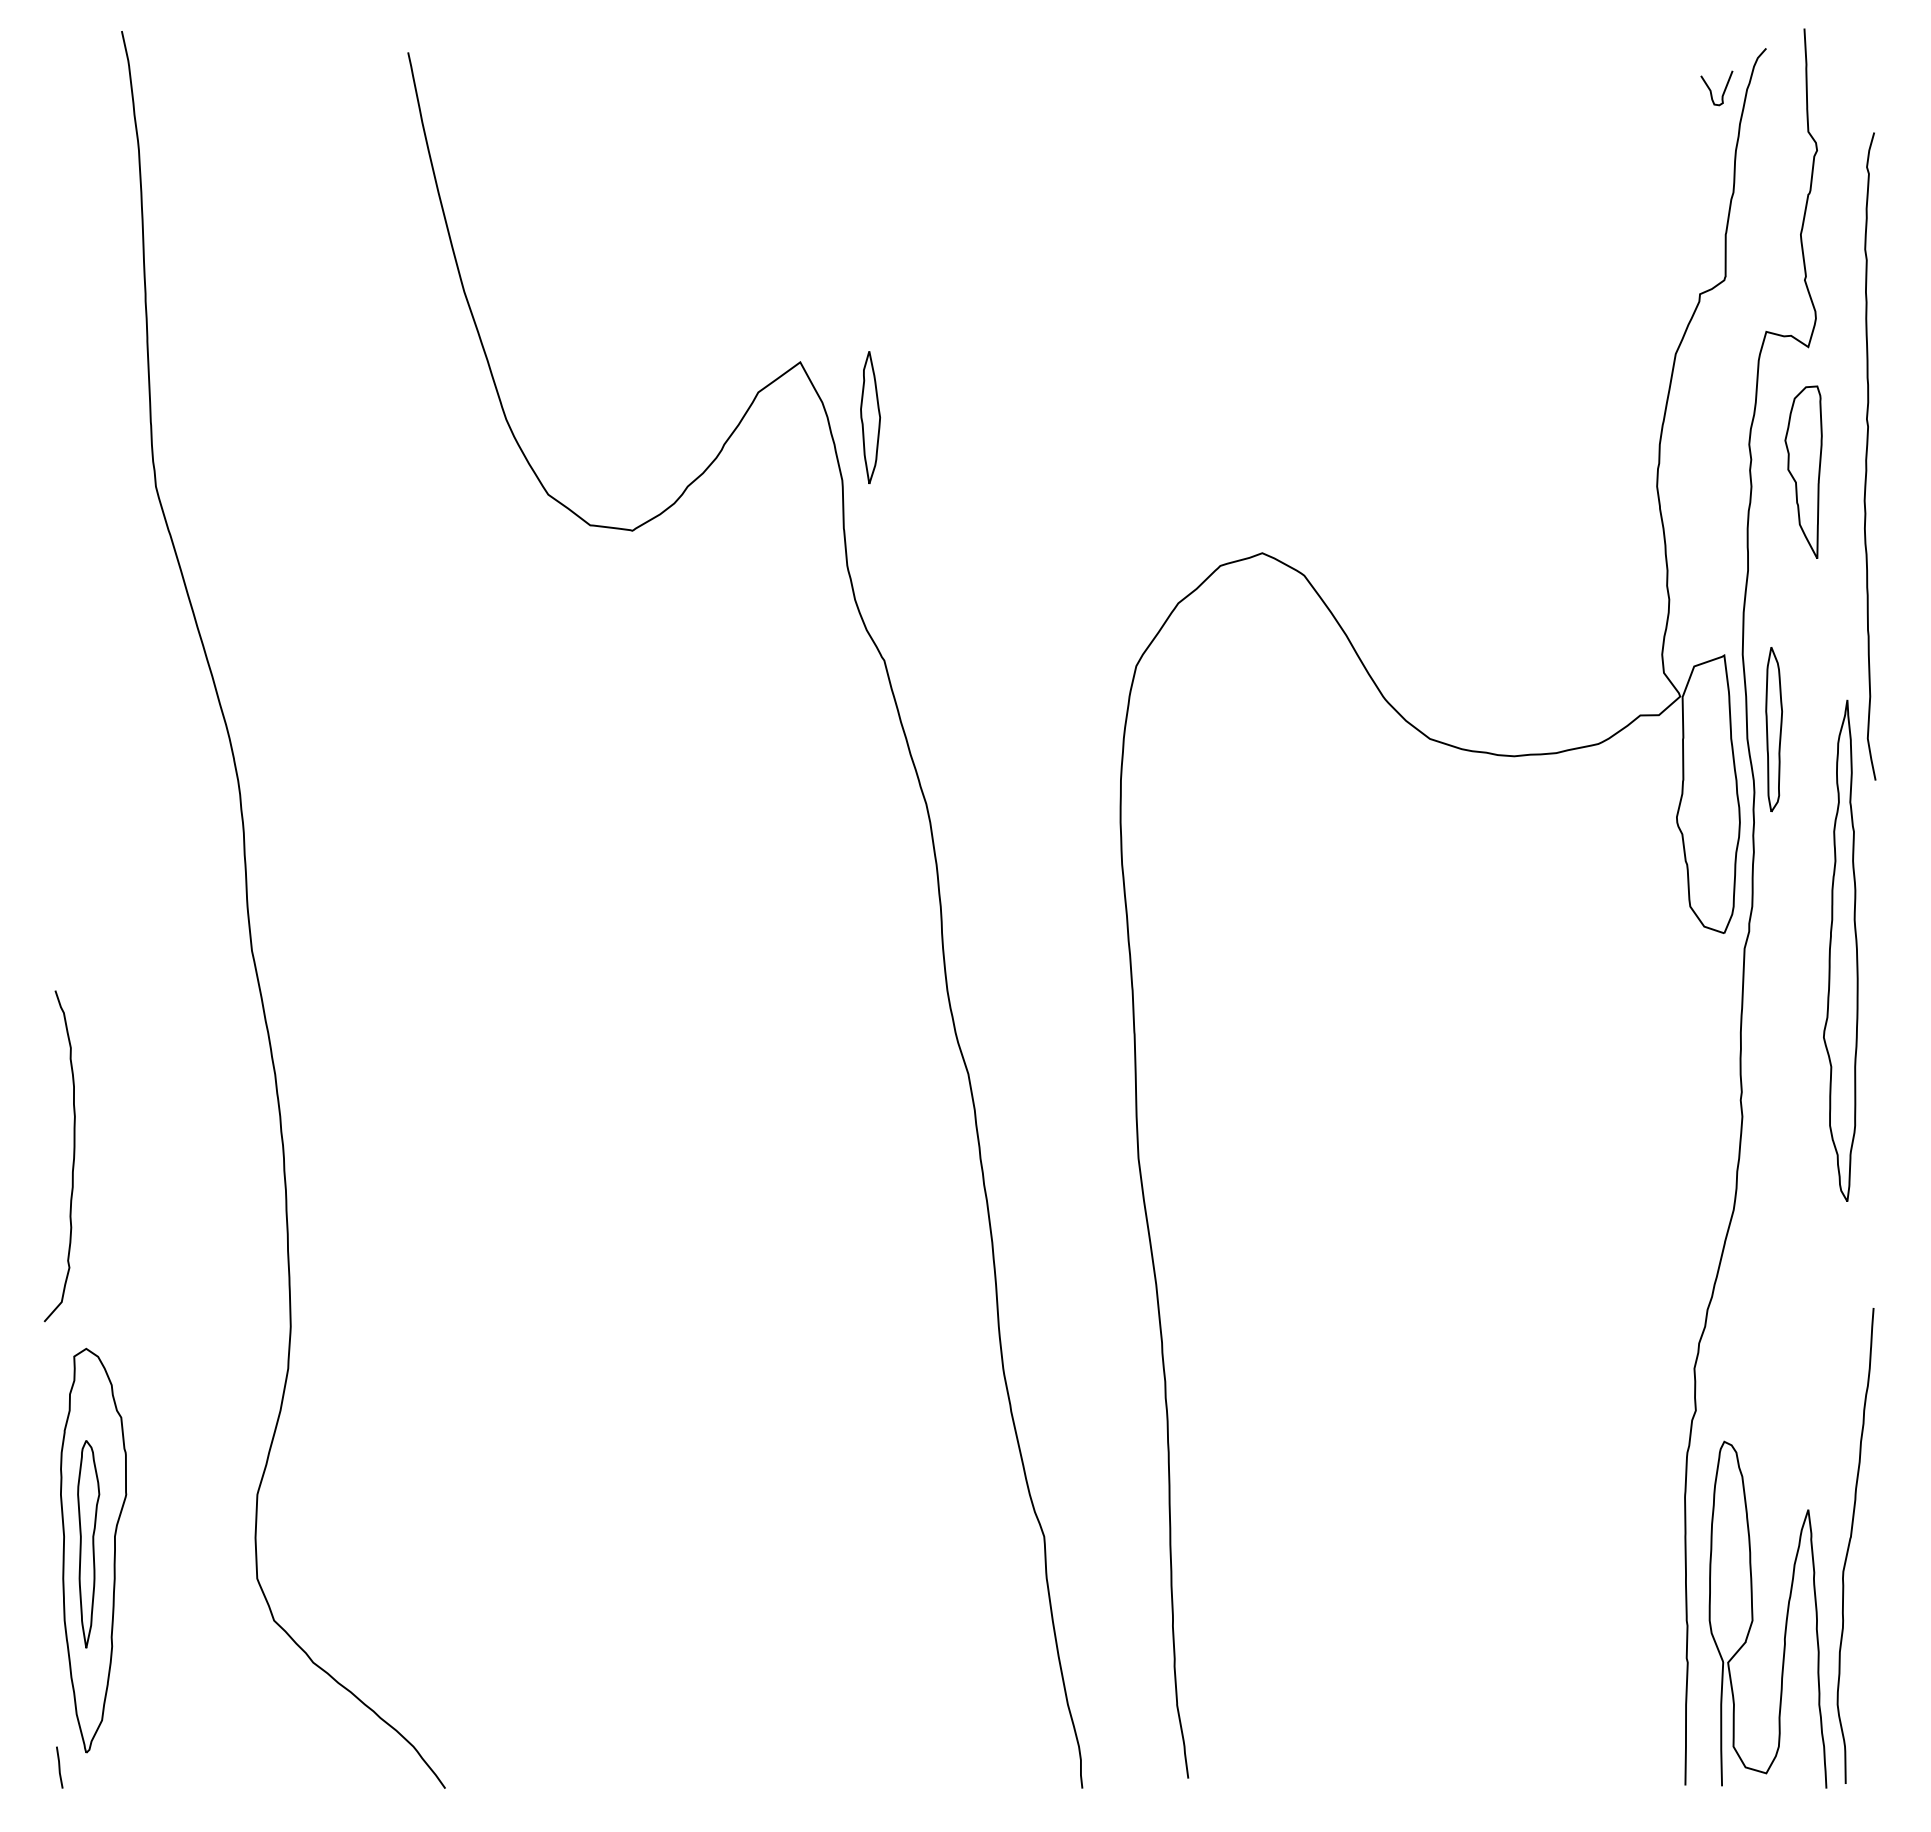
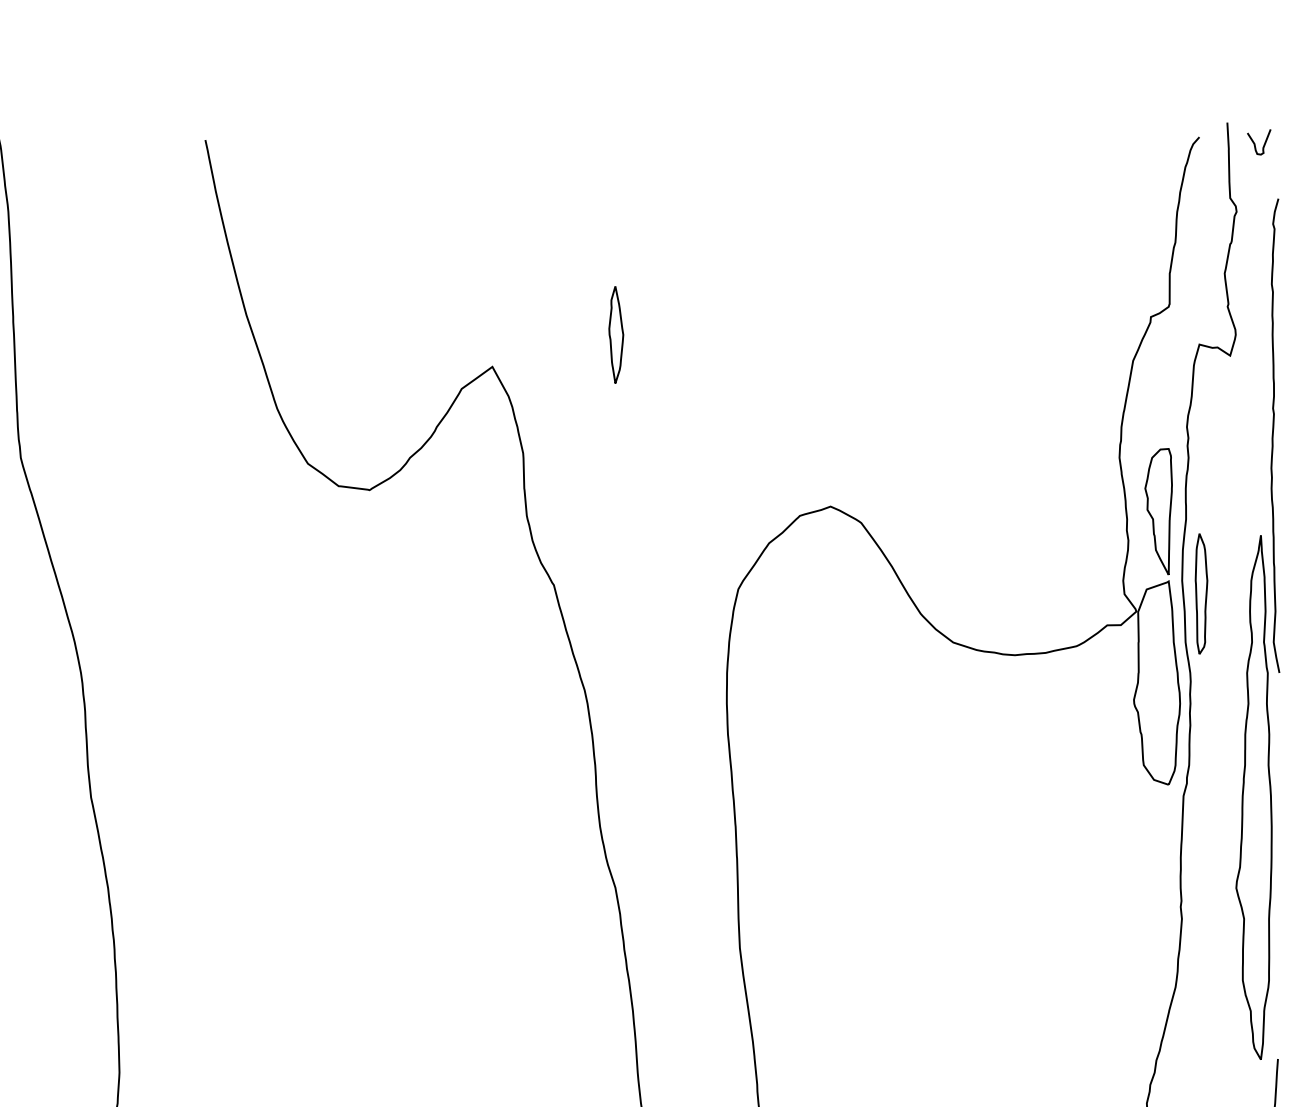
curve: (1711, 90) -> (1255, 143), moved
part: (870, 417) -> (616, 334), moved
part: (1803, 471) -> (1158, 511), moved
part: (1773, 729) -> (1201, 593), moved
part: (1840, 950) -> (1253, 797), size x1.43

